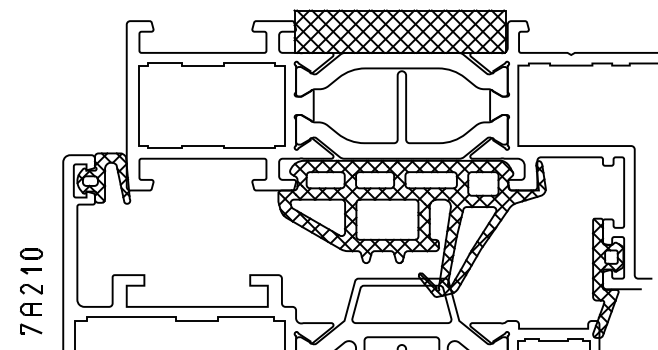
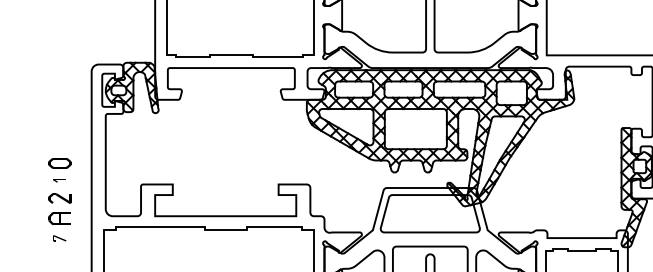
part: (30, 271) -> (58, 180), size x0.6
part: (31, 328) -> (59, 237), size x0.6

